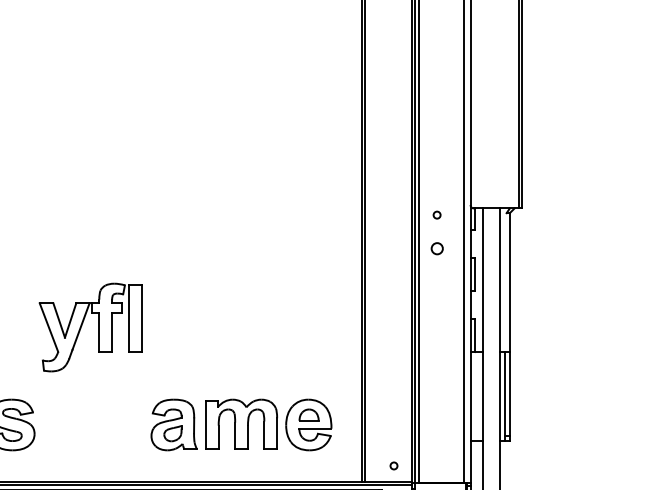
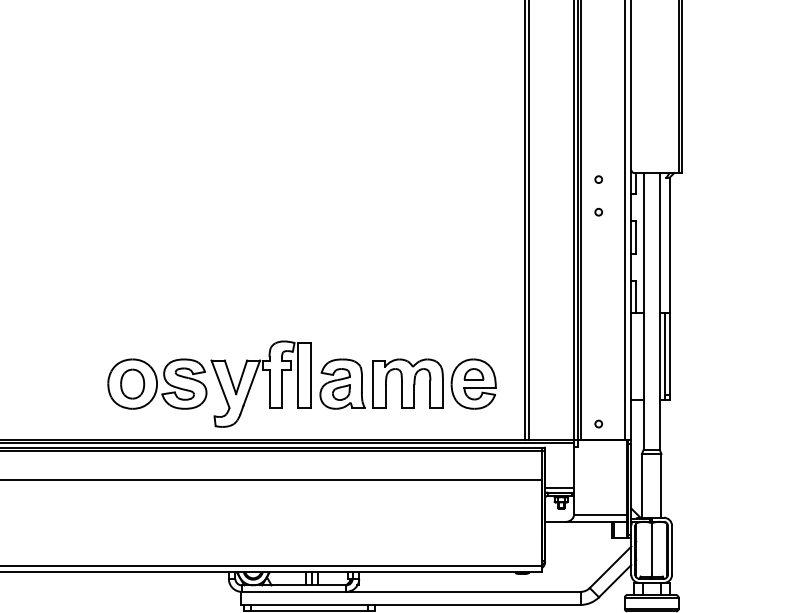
circle: (436, 247) -> (598, 211), size x0.62
part: (83, 322) -> (254, 379), moved
circle: (393, 465) -> (598, 423), moved

